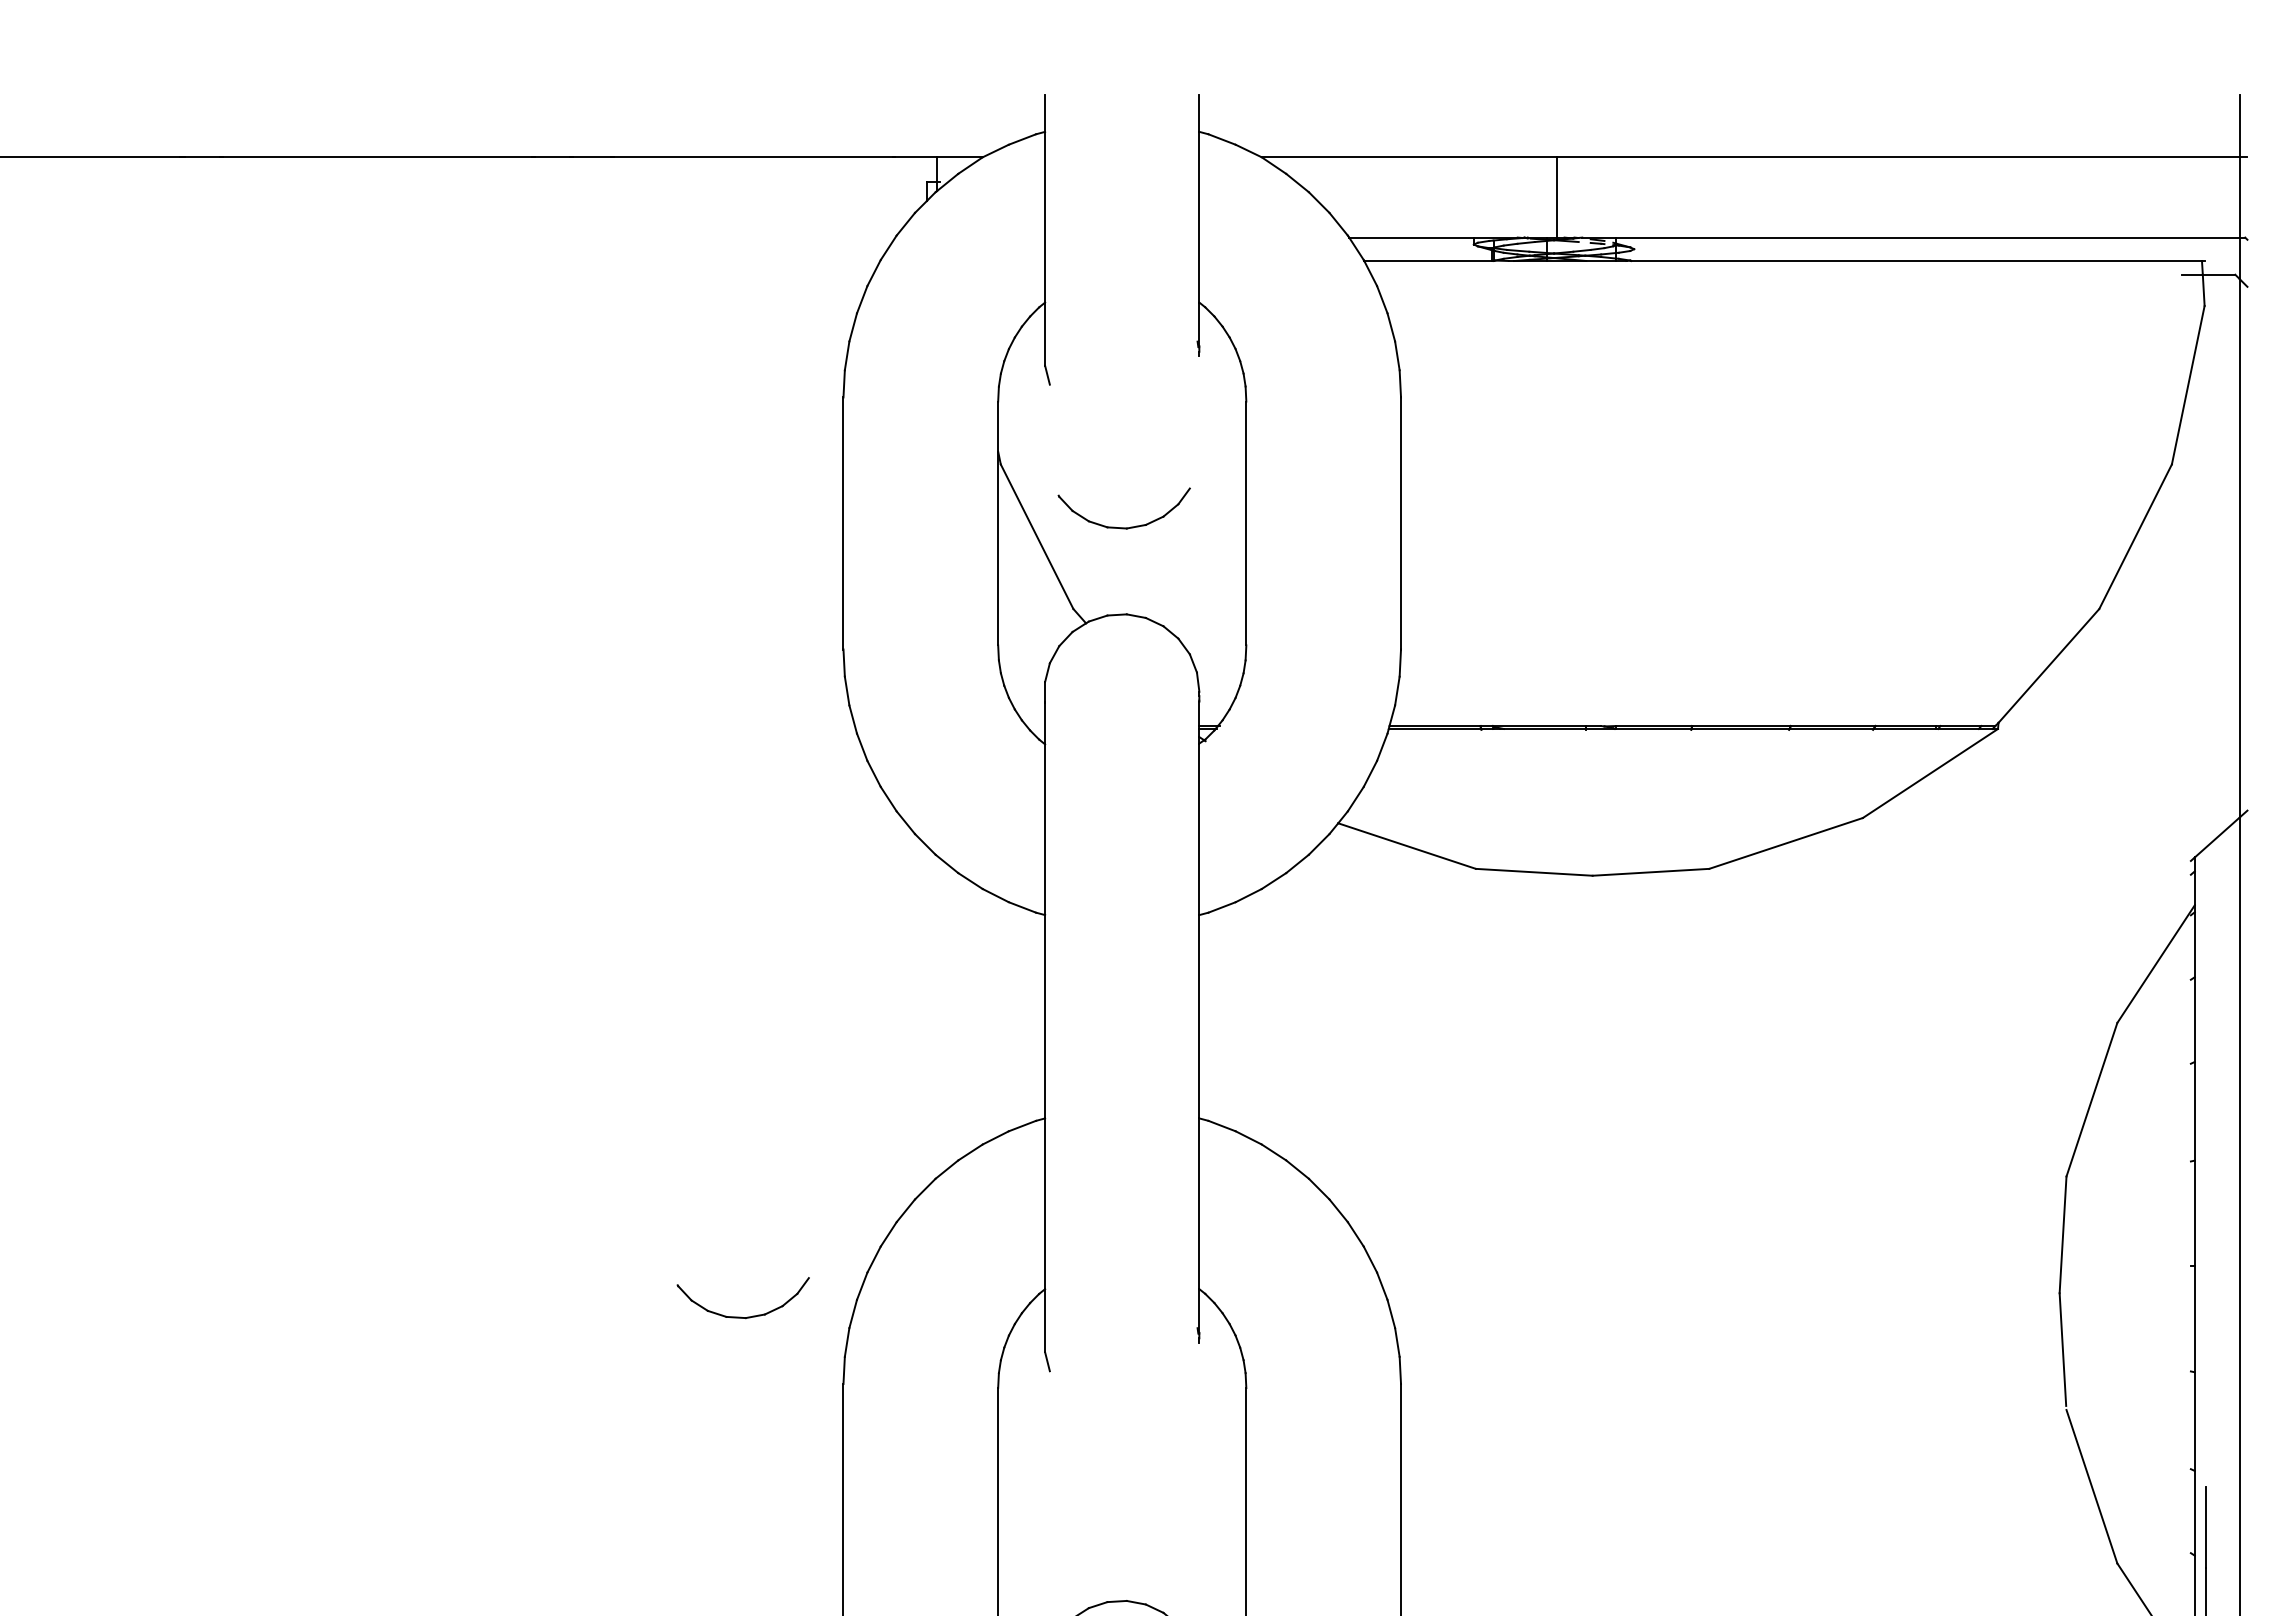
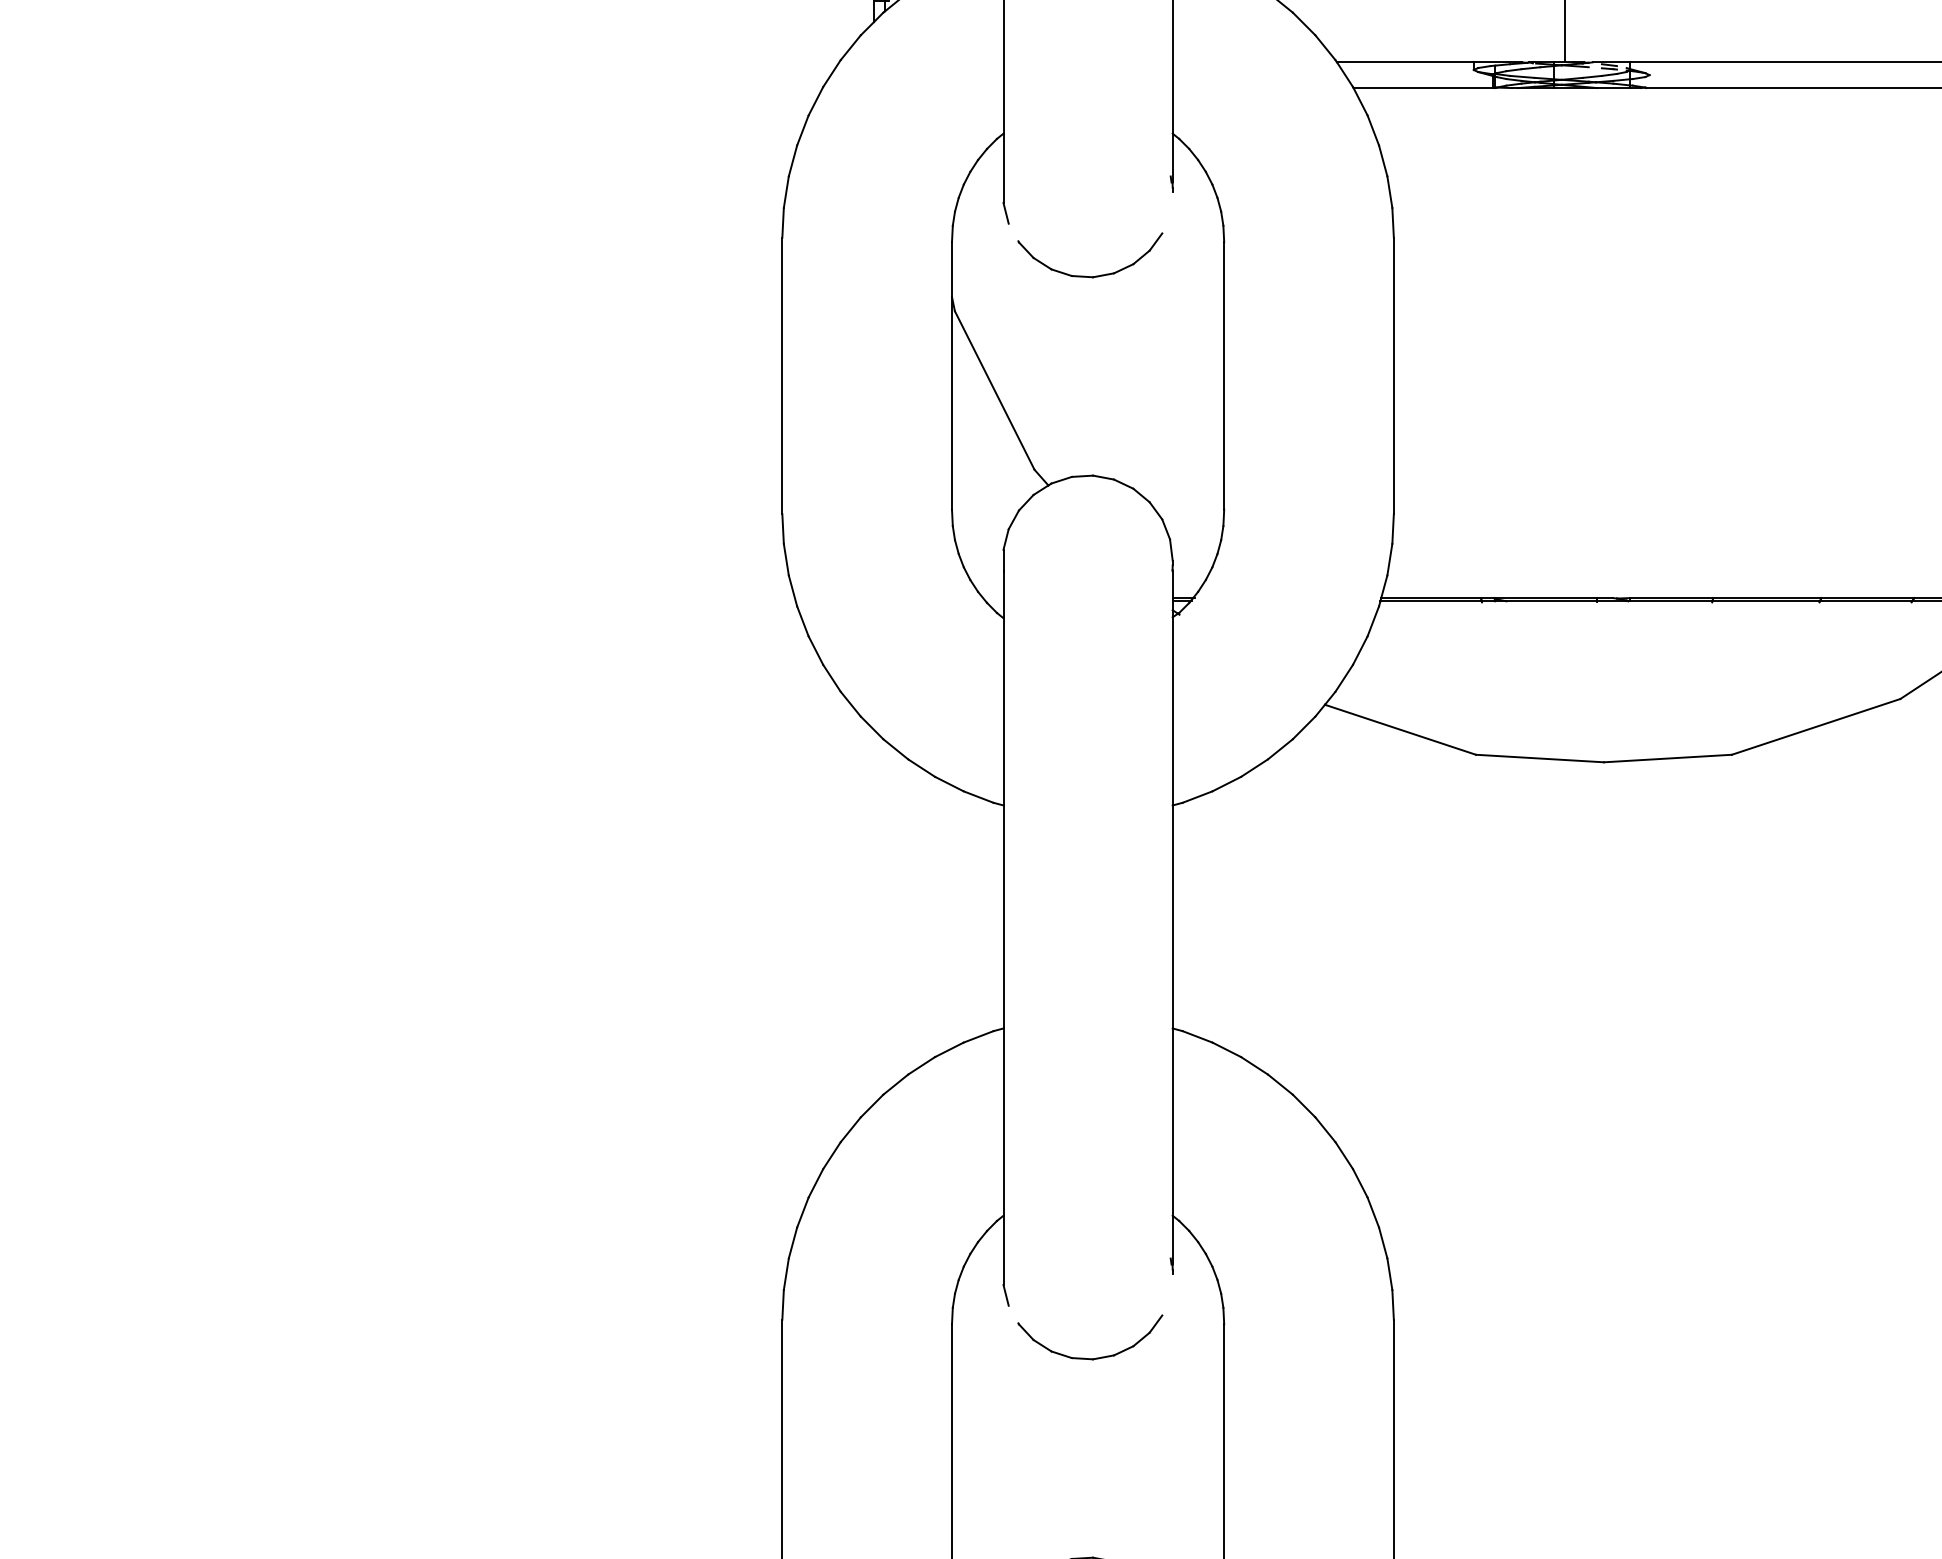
part: (1123, 527) -> (1089, 276), moved
part: (741, 1316) -> (1088, 1357), moved

